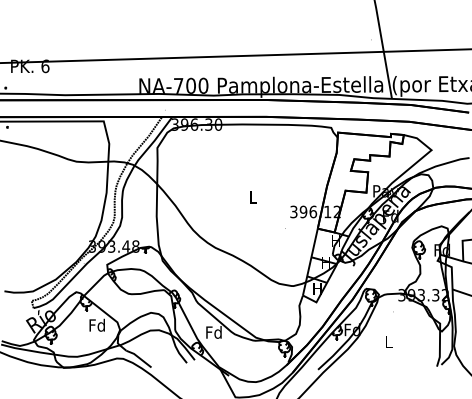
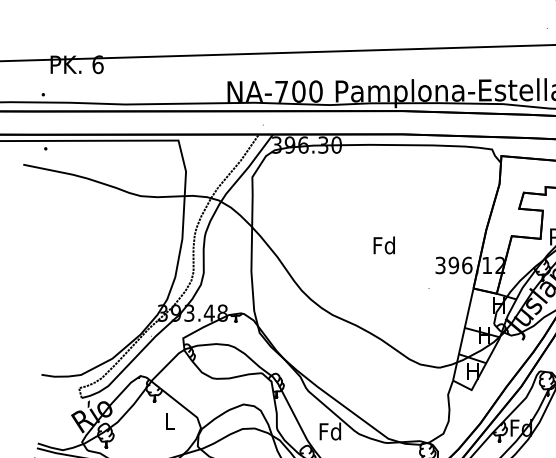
text: (252, 197) -> (383, 245), L -> Fd
text: (96, 324) -> (168, 420), Fd -> L

